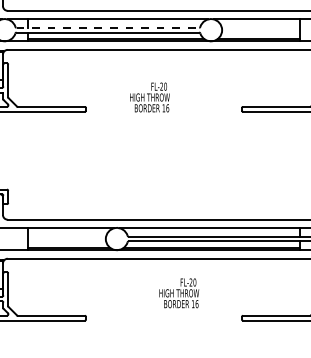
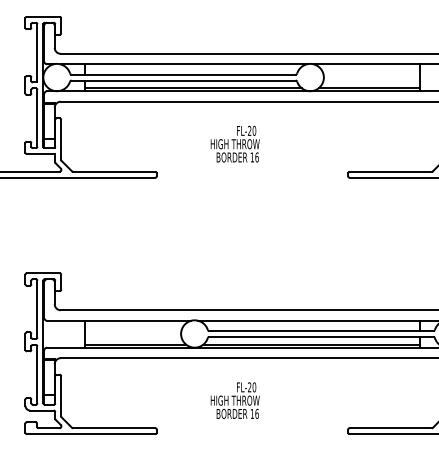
line: (108, 27) -> (184, 74), dashed -> solid
text: (149, 96) -> (234, 143), moved
text: (178, 293) -> (234, 400), moved

